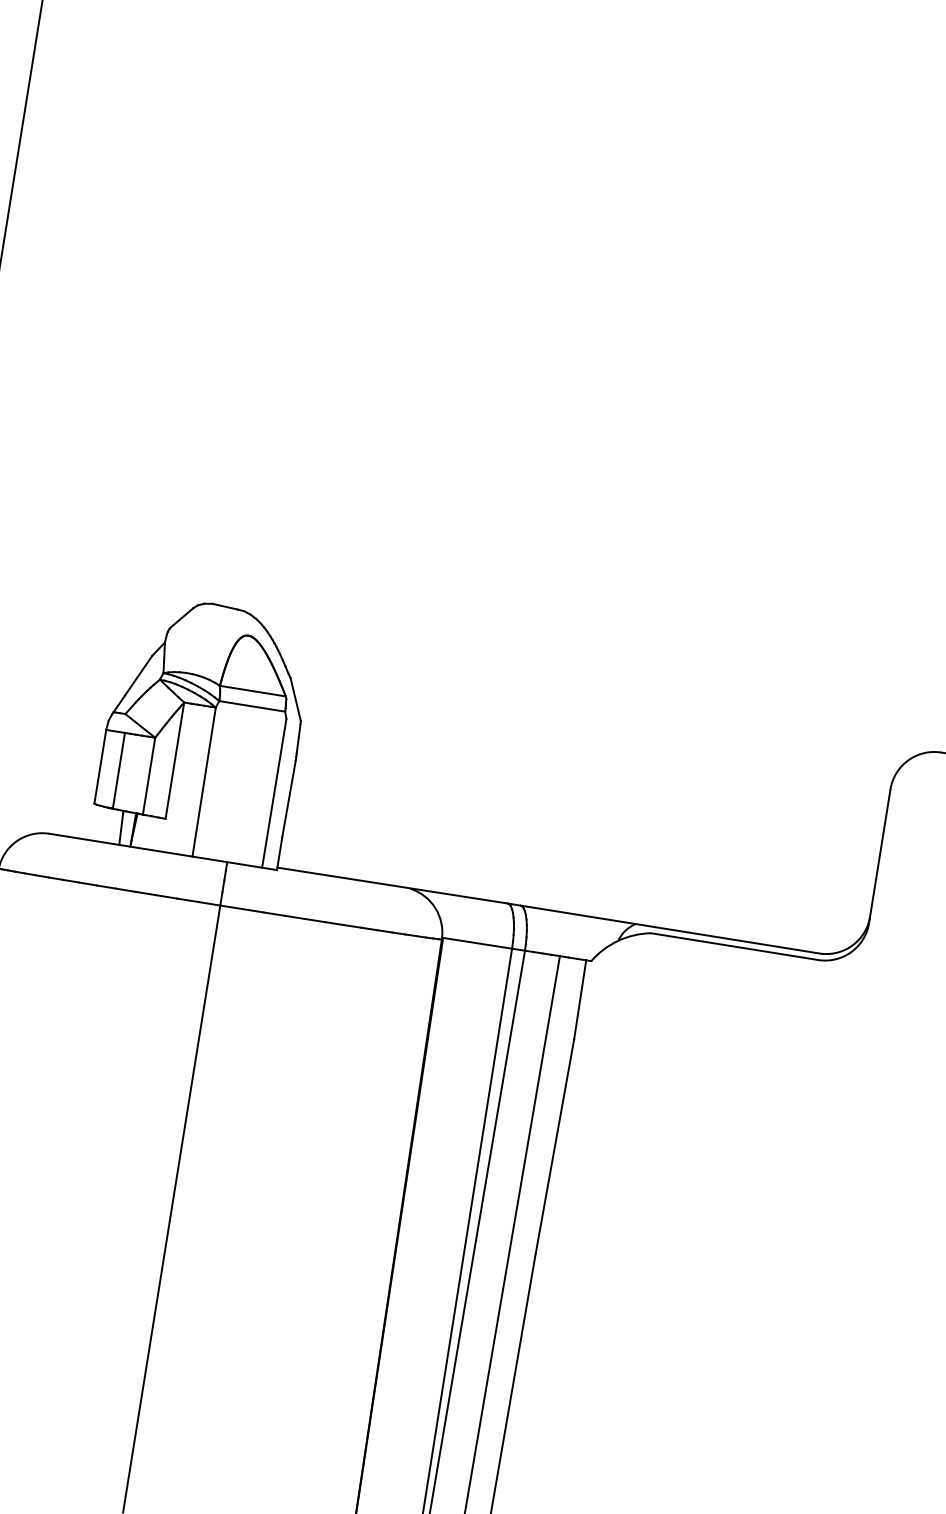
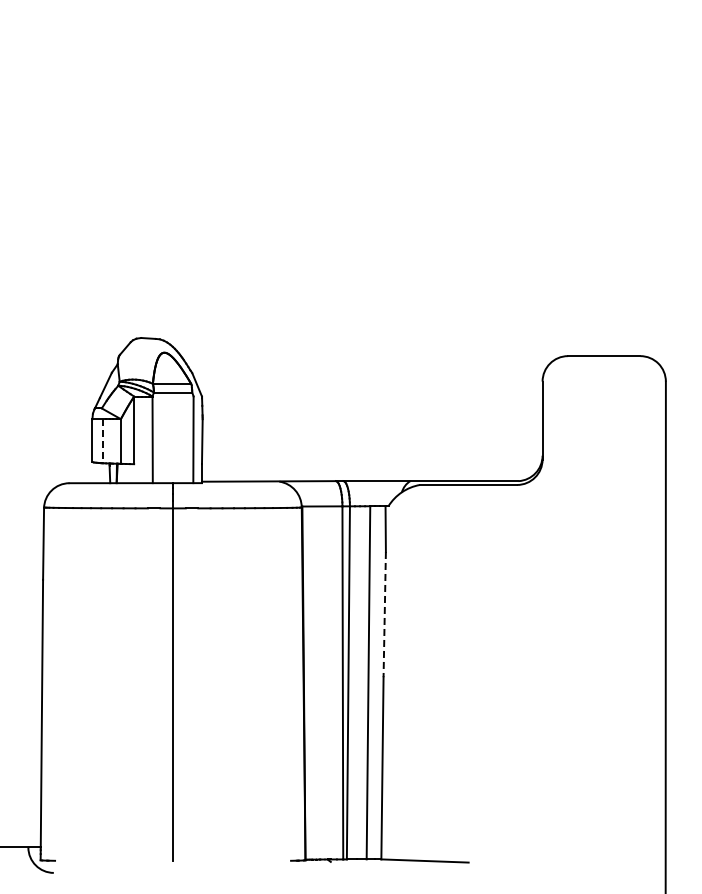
line: (119, 771) -> (103, 441), solid -> dashed
line: (554, 1146) -> (384, 614), solid -> dashed

